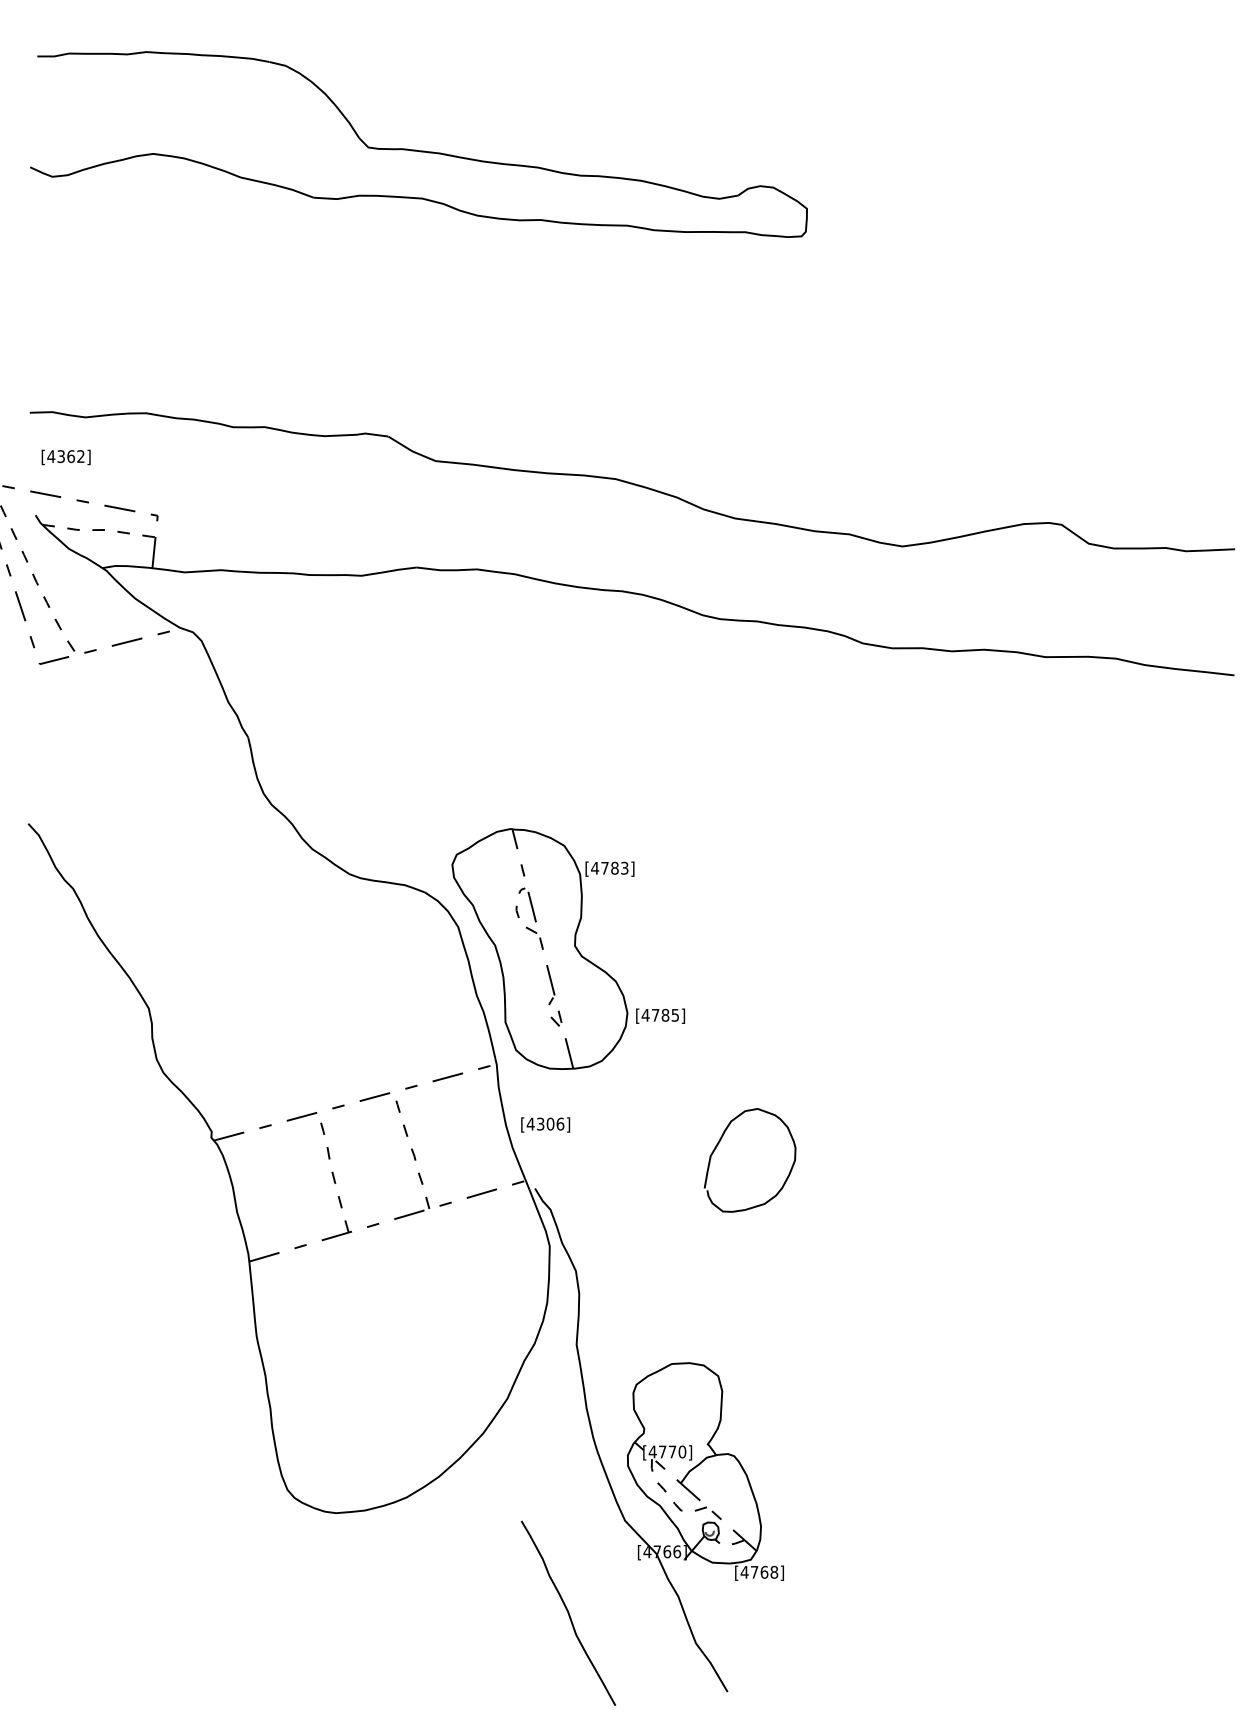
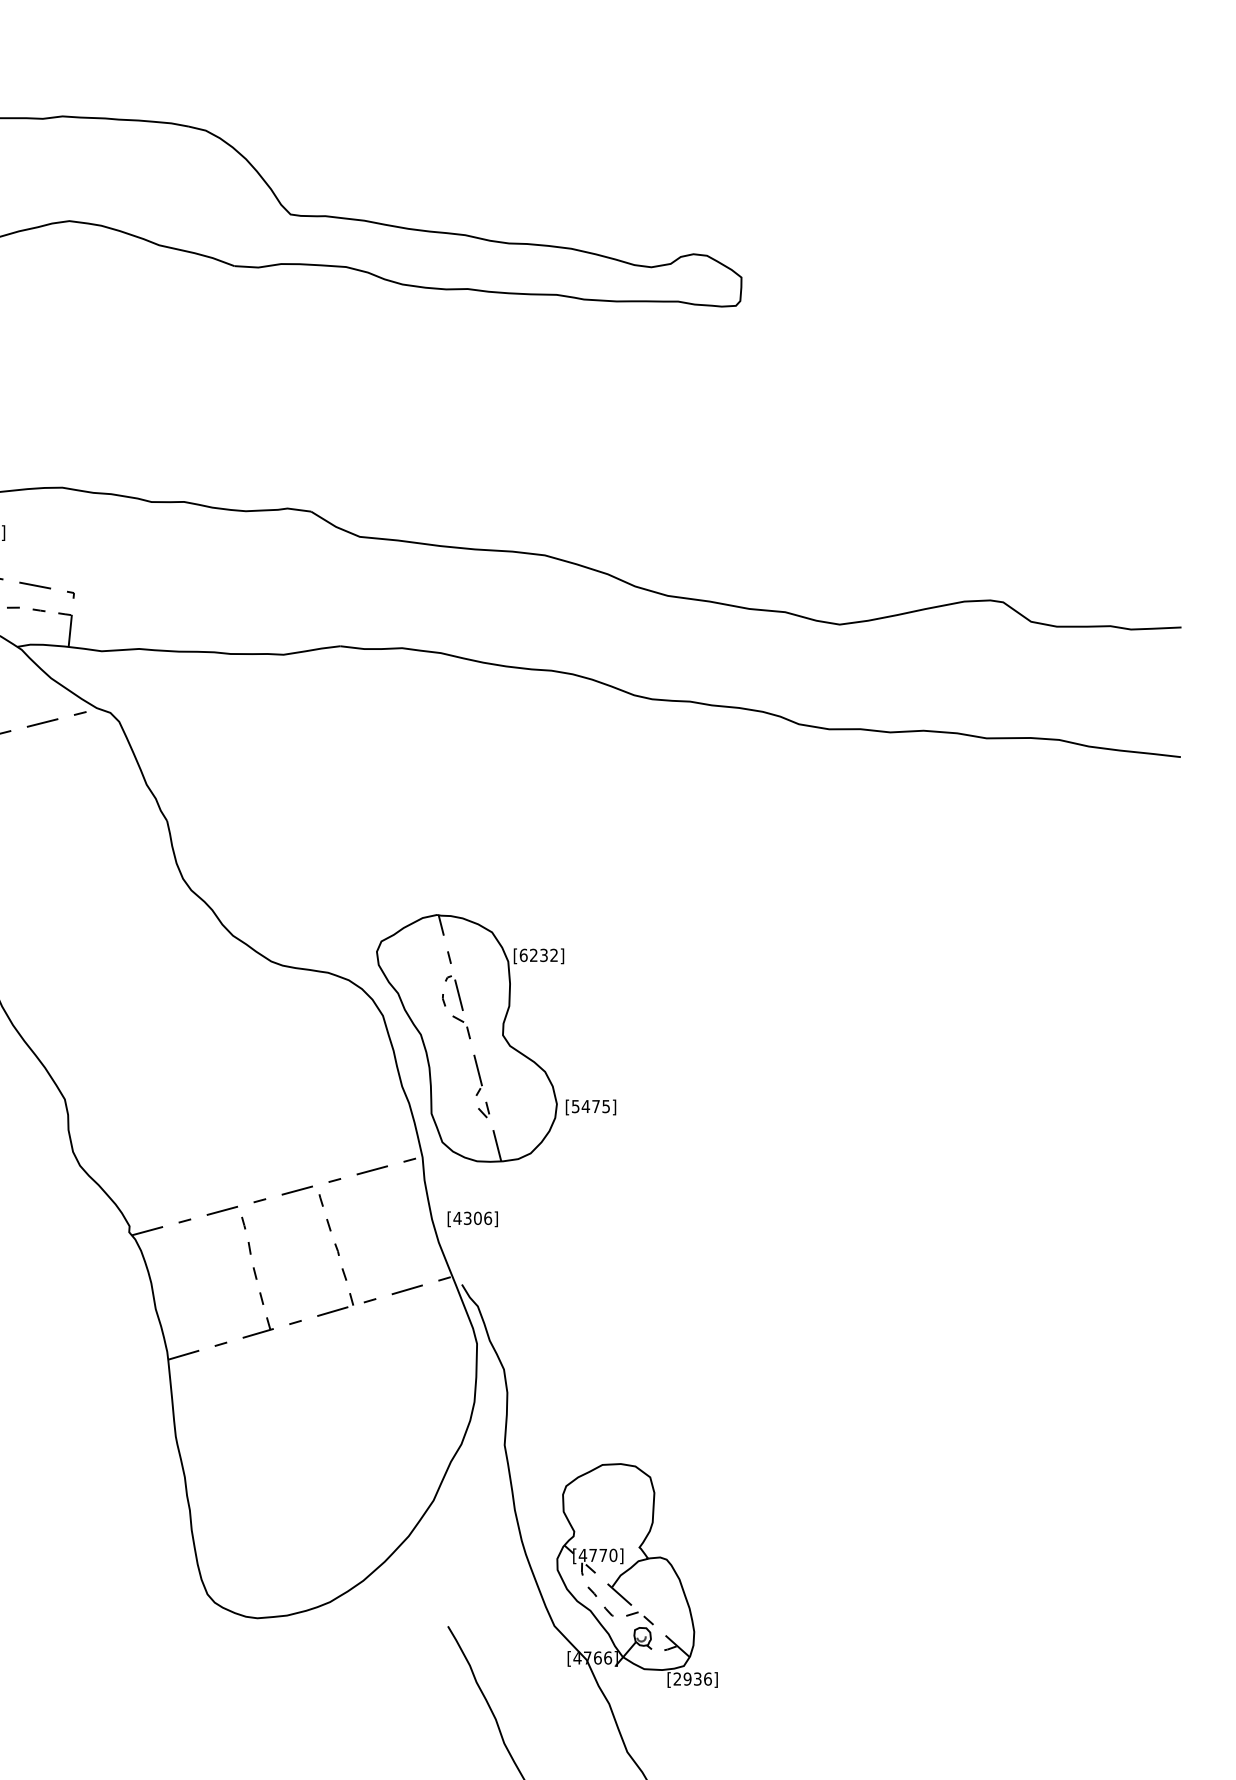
text: (609, 867) -> (538, 954), [4783] -> [6232]
text: (655, 1014) -> (585, 1105), [4785] -> [5475]
curve: (718, 1145) -> (650, 1240), removed
text: (759, 1571) -> (692, 1678), [4768] -> [2936]

